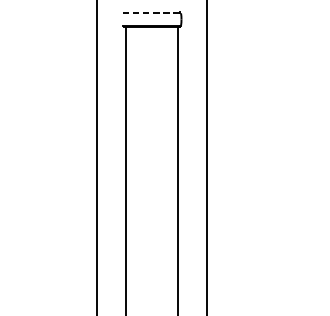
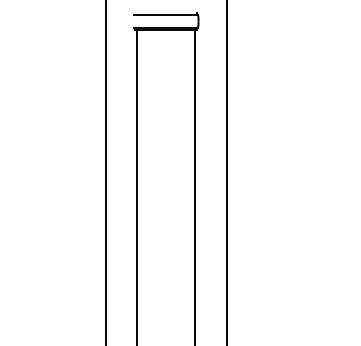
line: (152, 13) -> (166, 14), dashed -> solid

